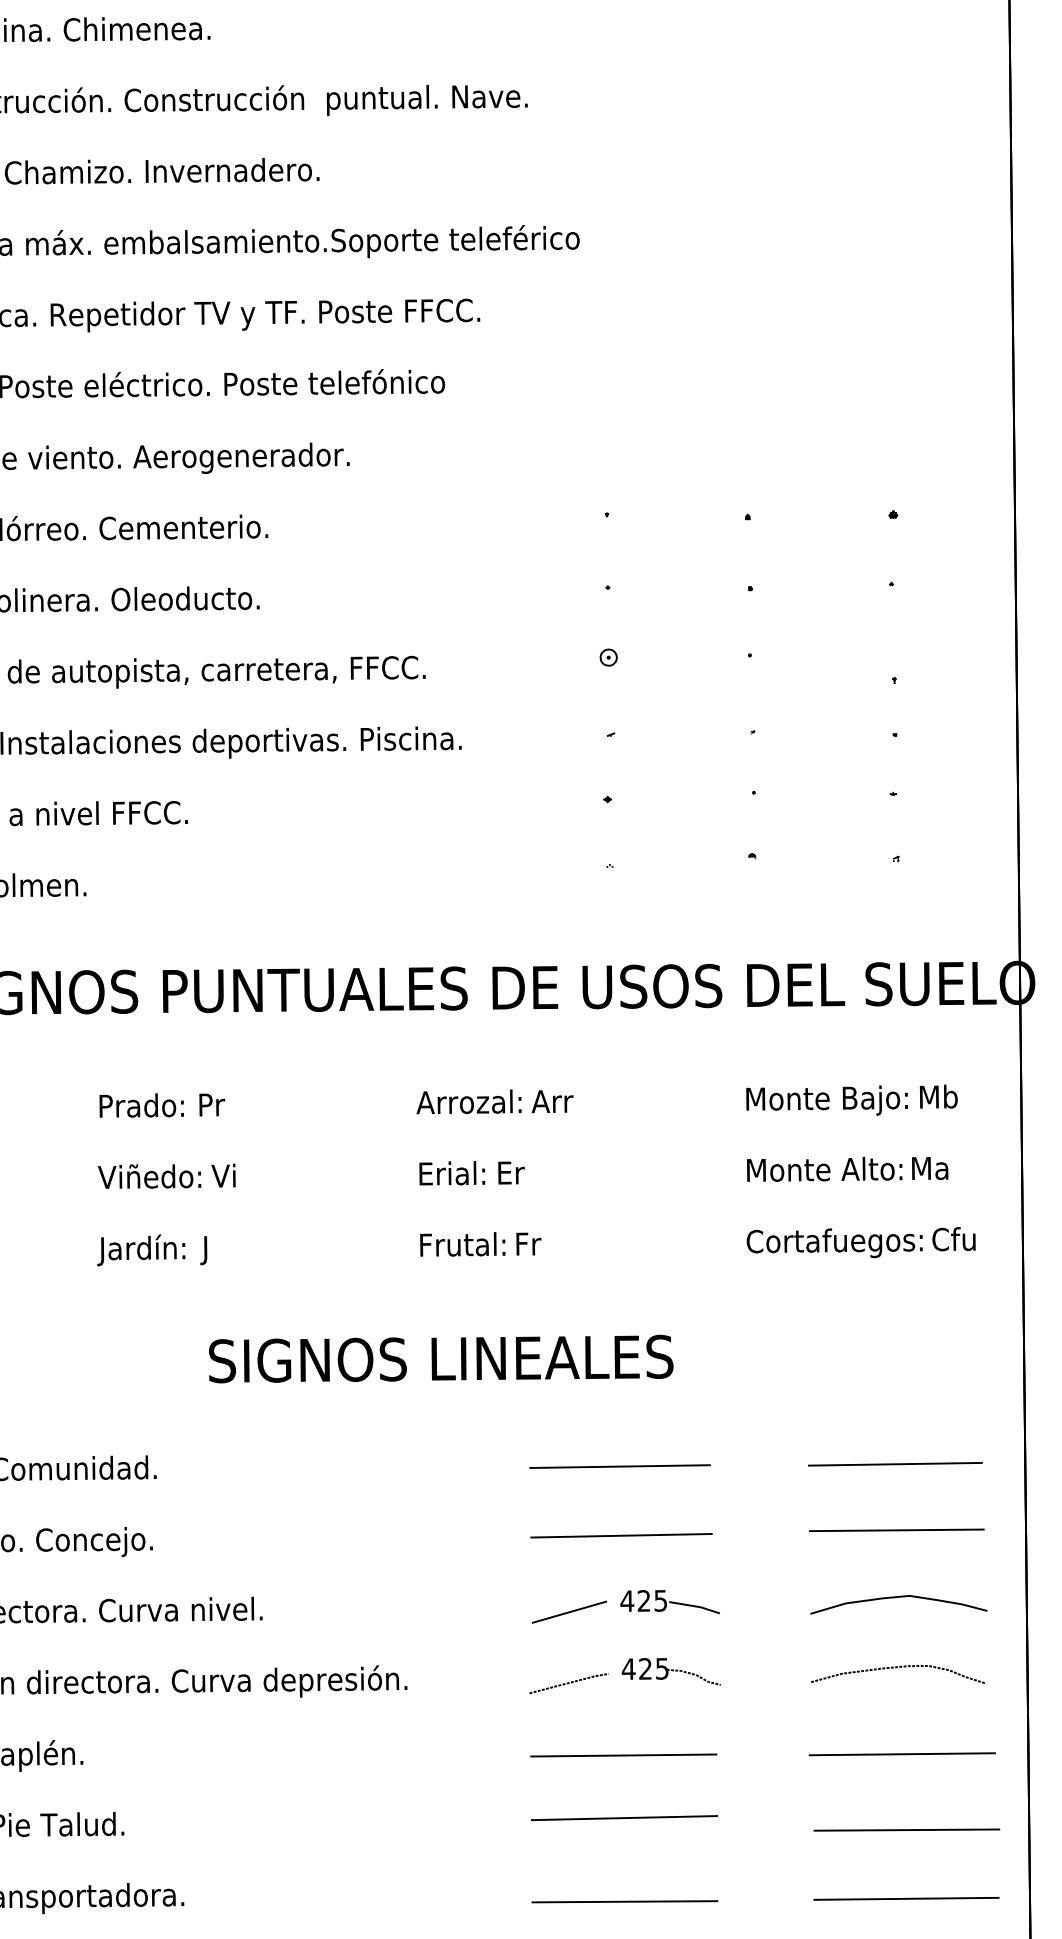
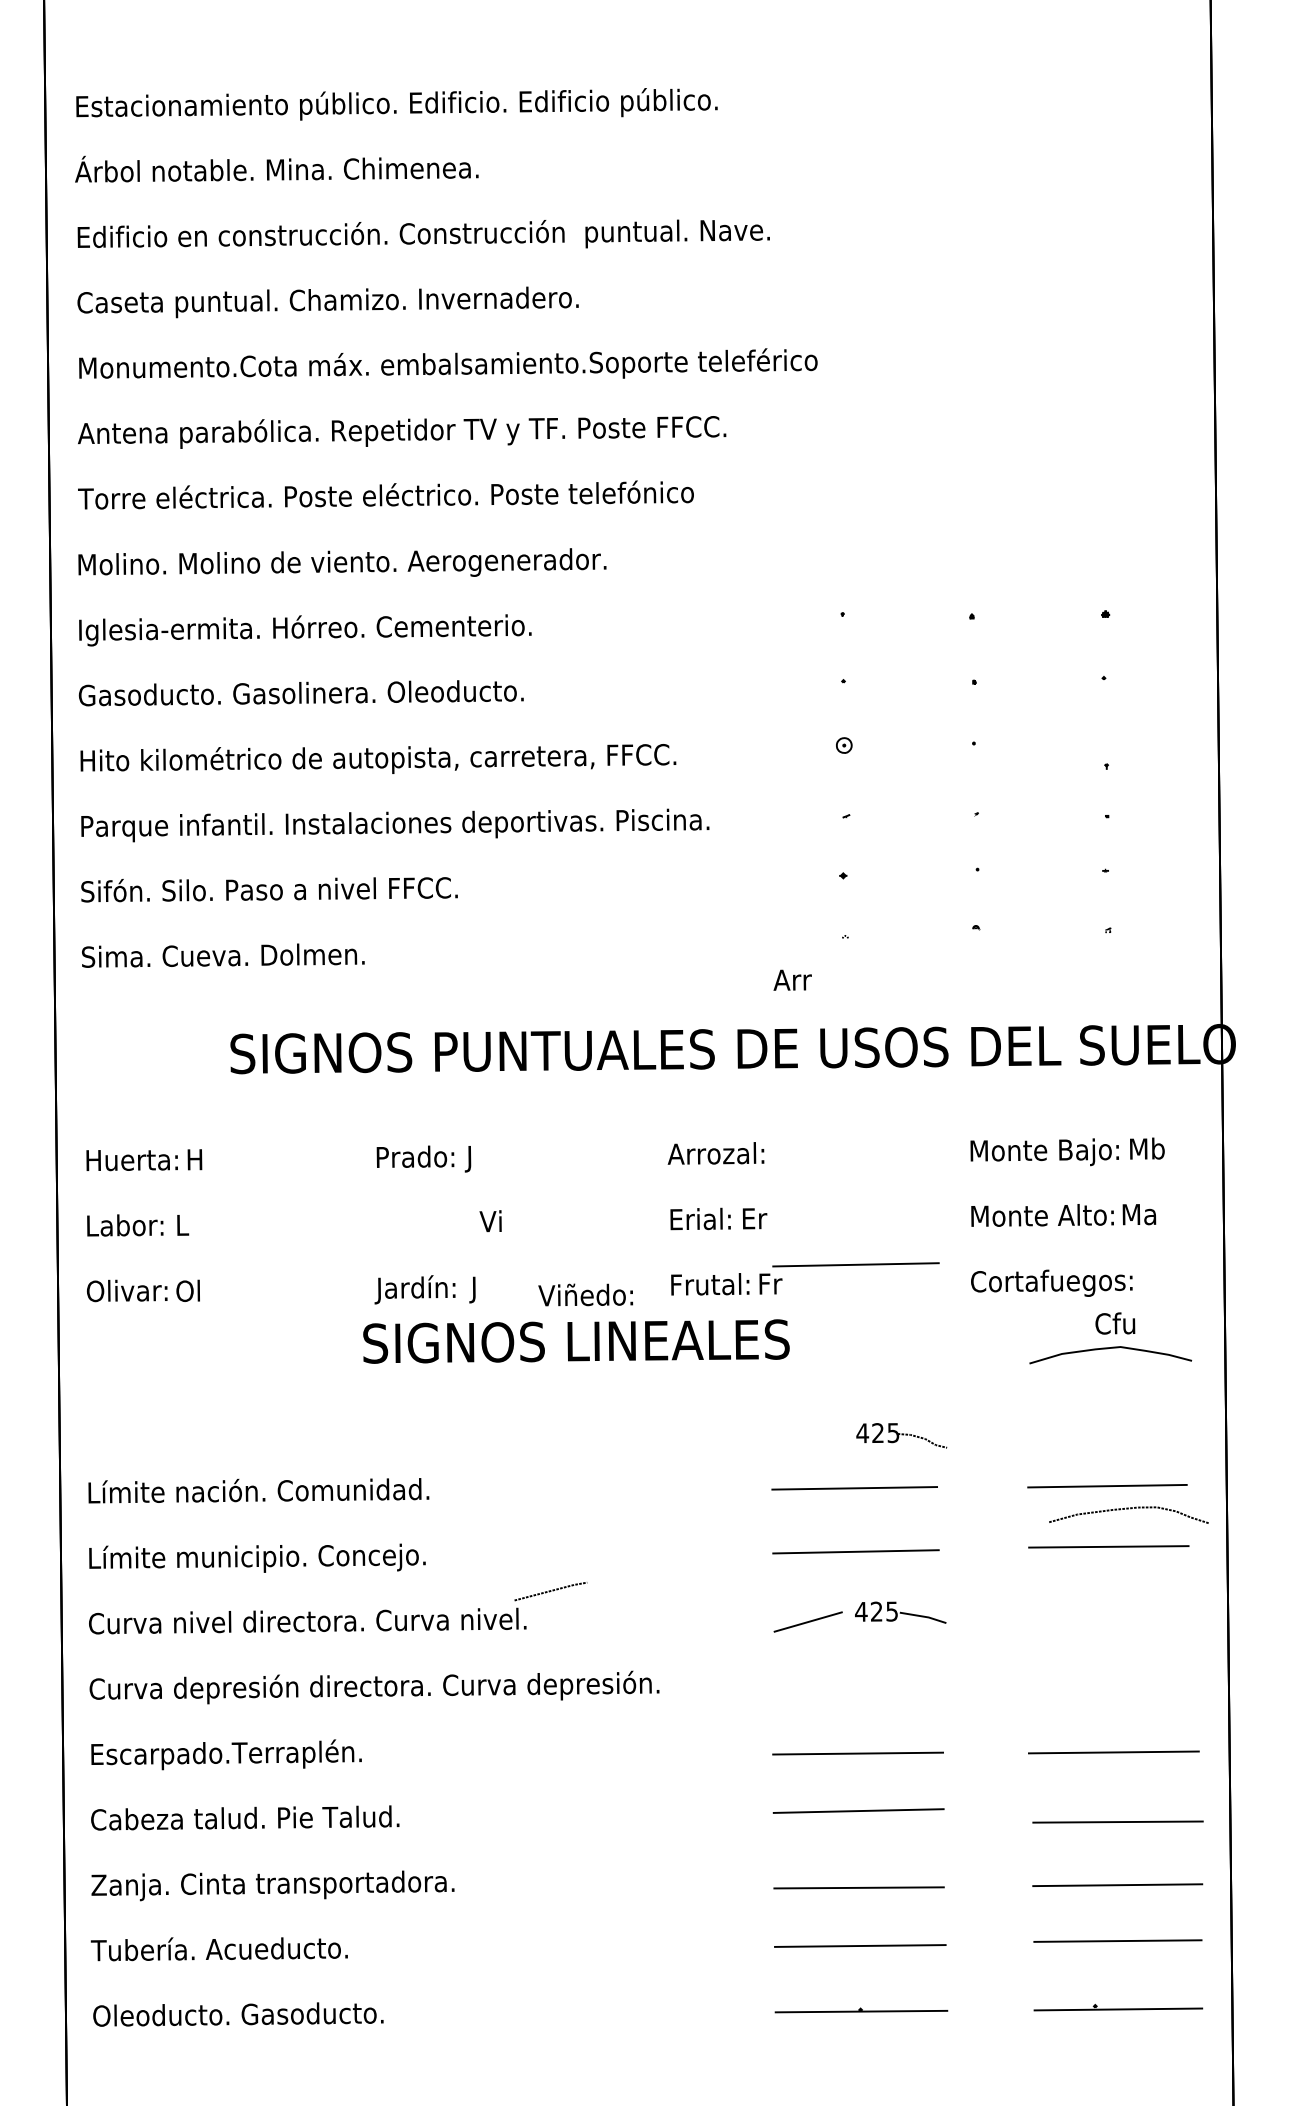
text: (552, 1100) -> (792, 979), moved
text: (210, 1107) -> (478, 1158), Pr -> J
text: (149, 1176) -> (585, 1294), moved
line: (620, 1222) -> (855, 1264), added
text: (954, 1239) -> (1115, 1323), moved
text: (441, 1358) -> (576, 1341), moved
curve: (895, 1598) -> (1107, 1349), moved
curve: (897, 1668) -> (1128, 1509), moved
part: (671, 1671) -> (901, 1435), moved
line: (568, 1683) -> (550, 1591), moved

